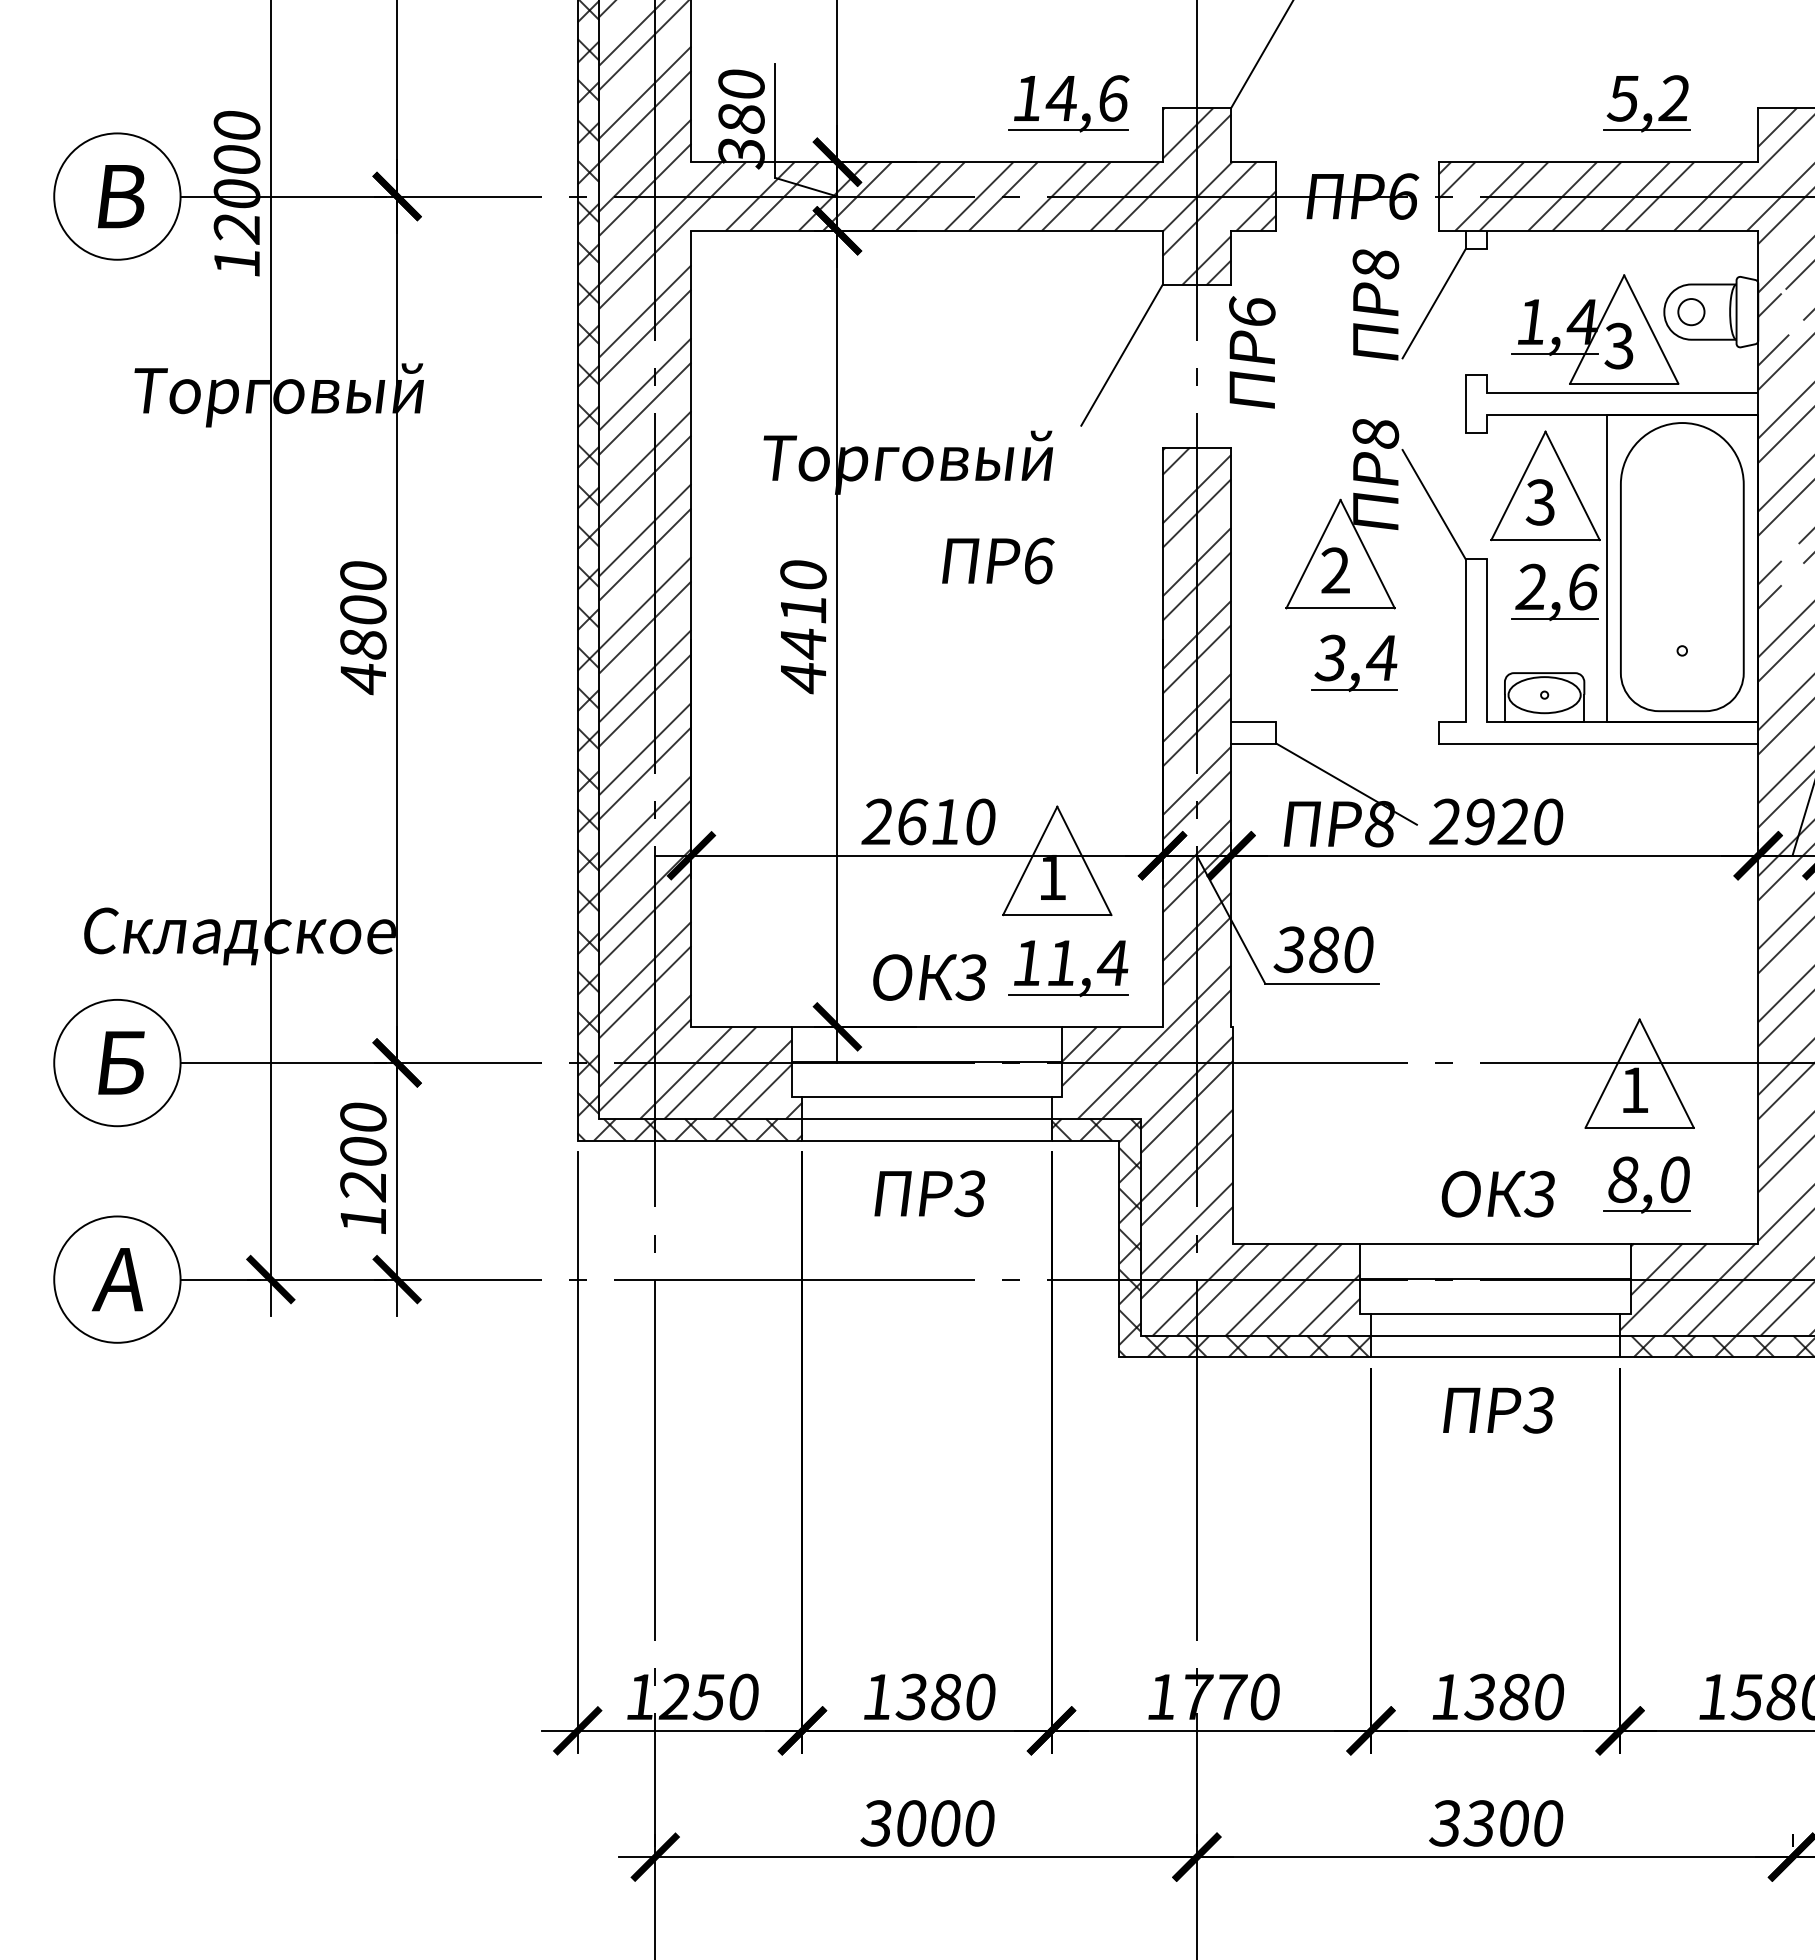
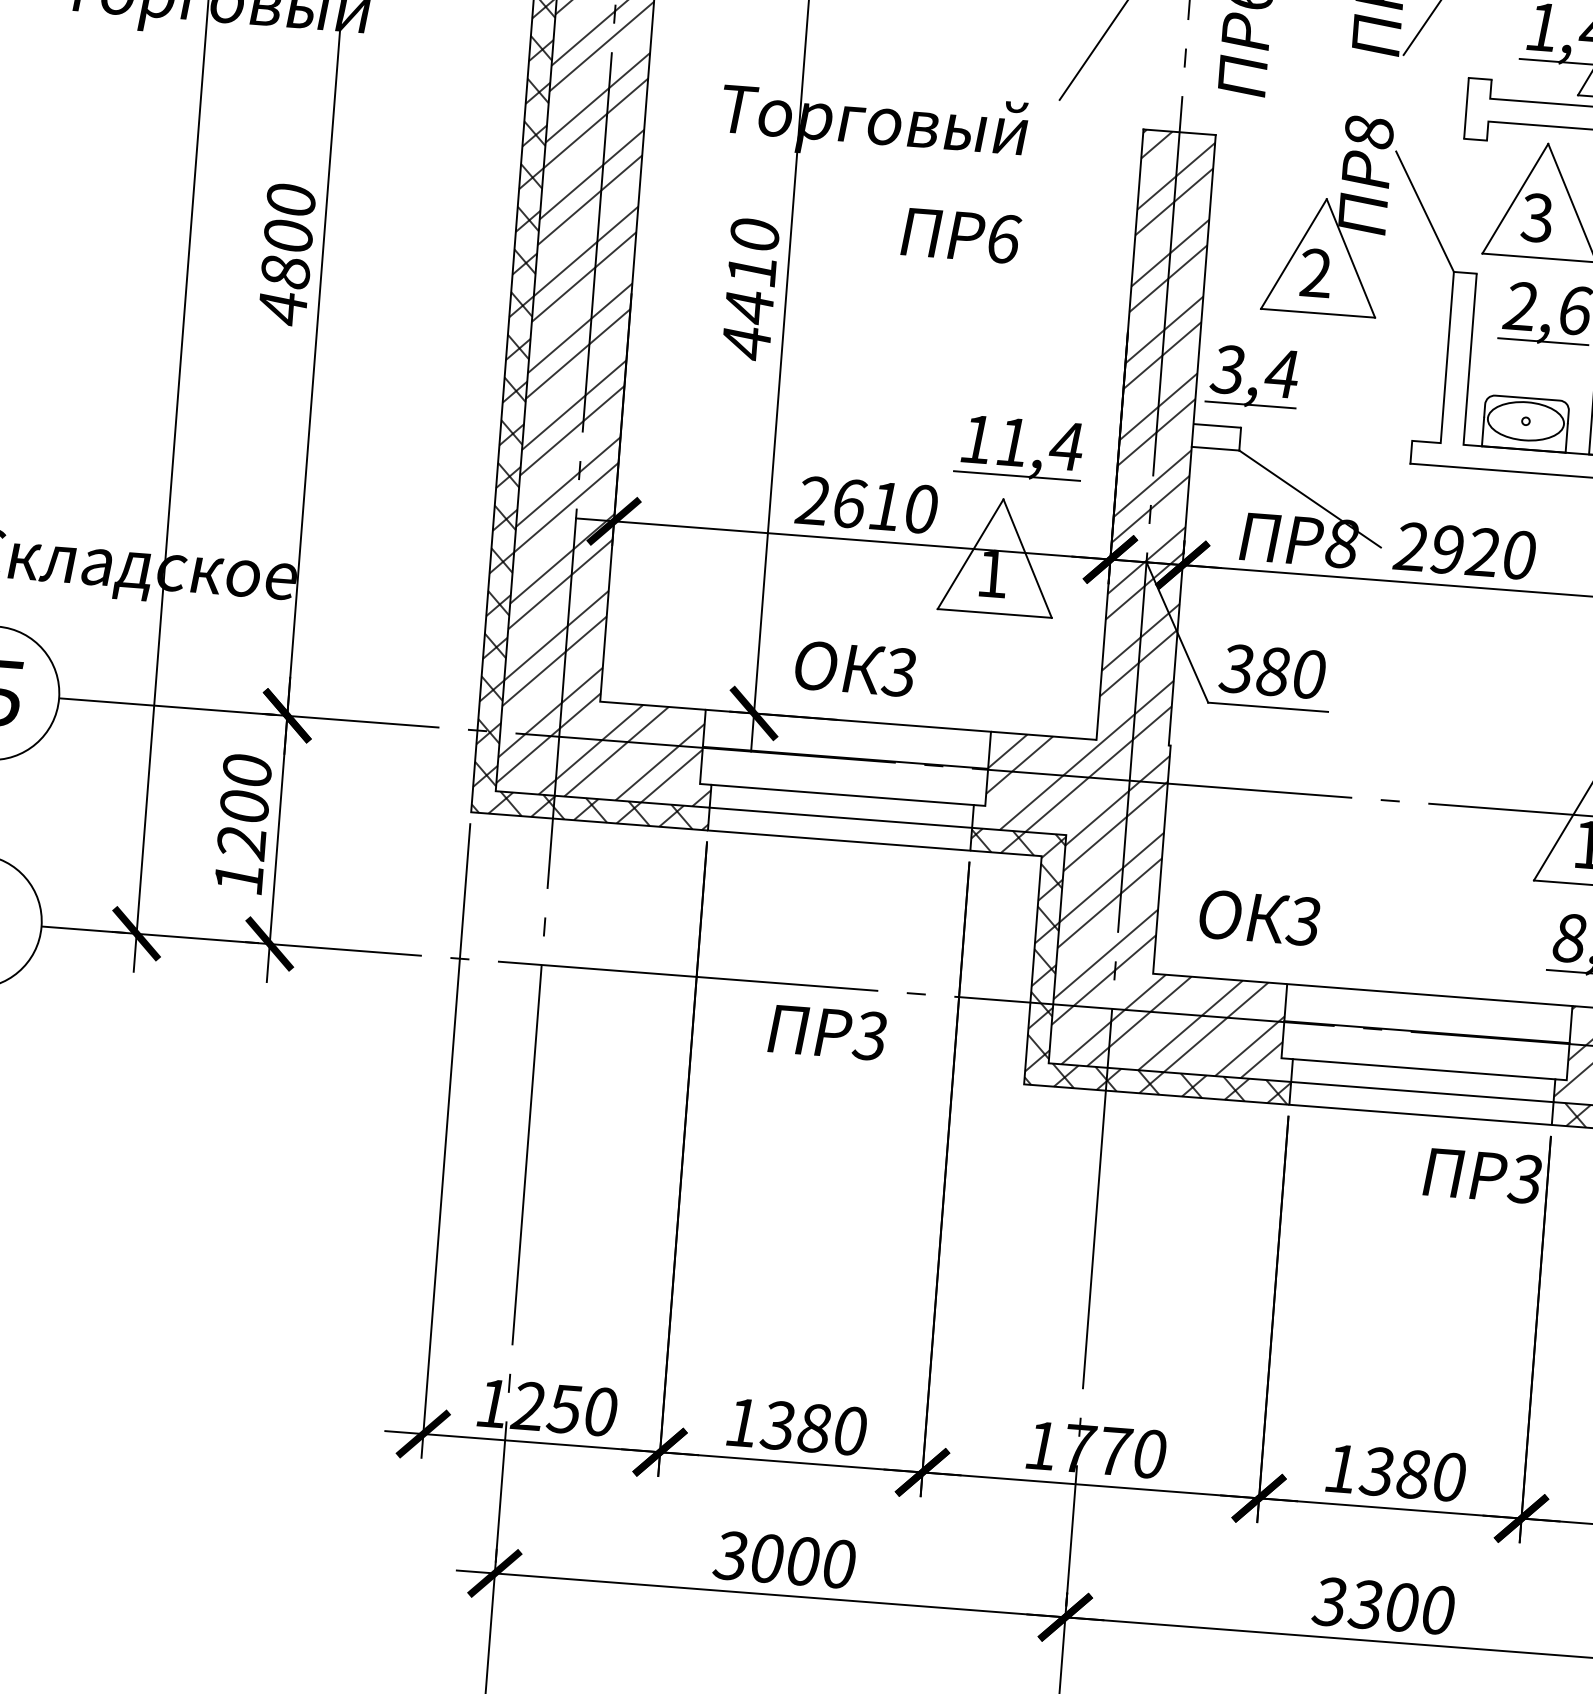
part: (1354, 673) -> (1251, 387), moved
part: (1068, 968) -> (1019, 448), moved
text: (929, 1193) -> (827, 1032), moved
text: (1497, 1193) -> (1258, 917), moved
text: (1498, 1410) -> (1482, 1176), moved

